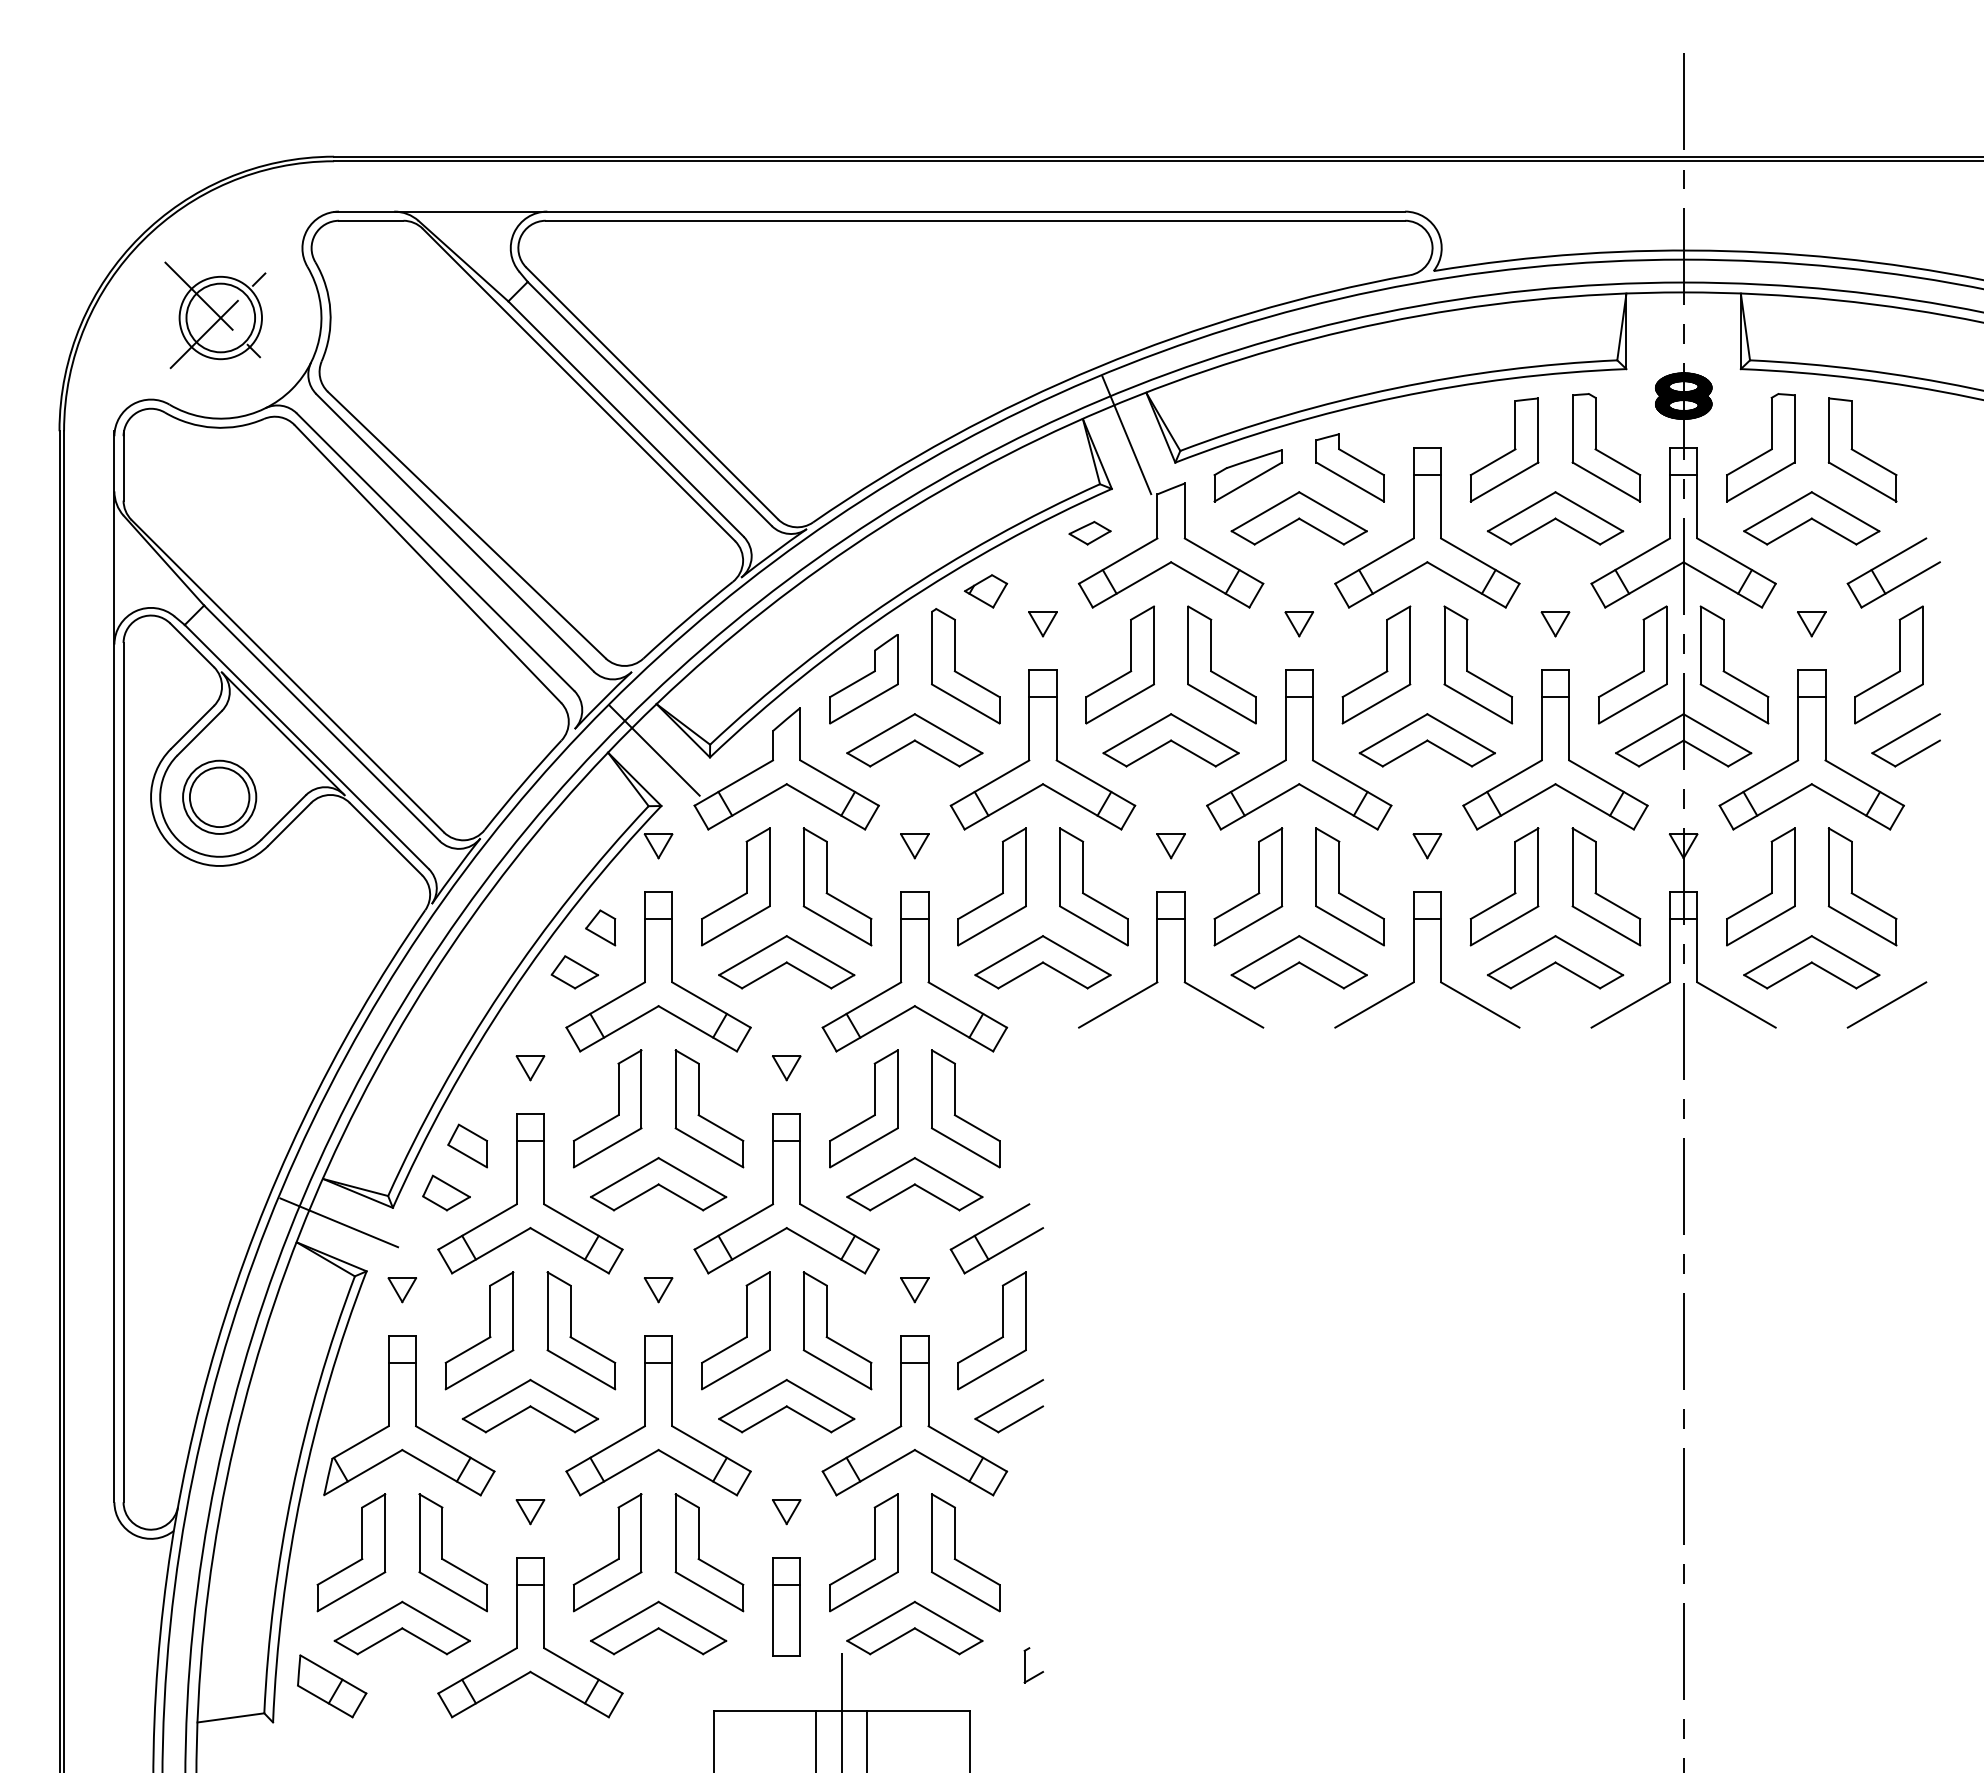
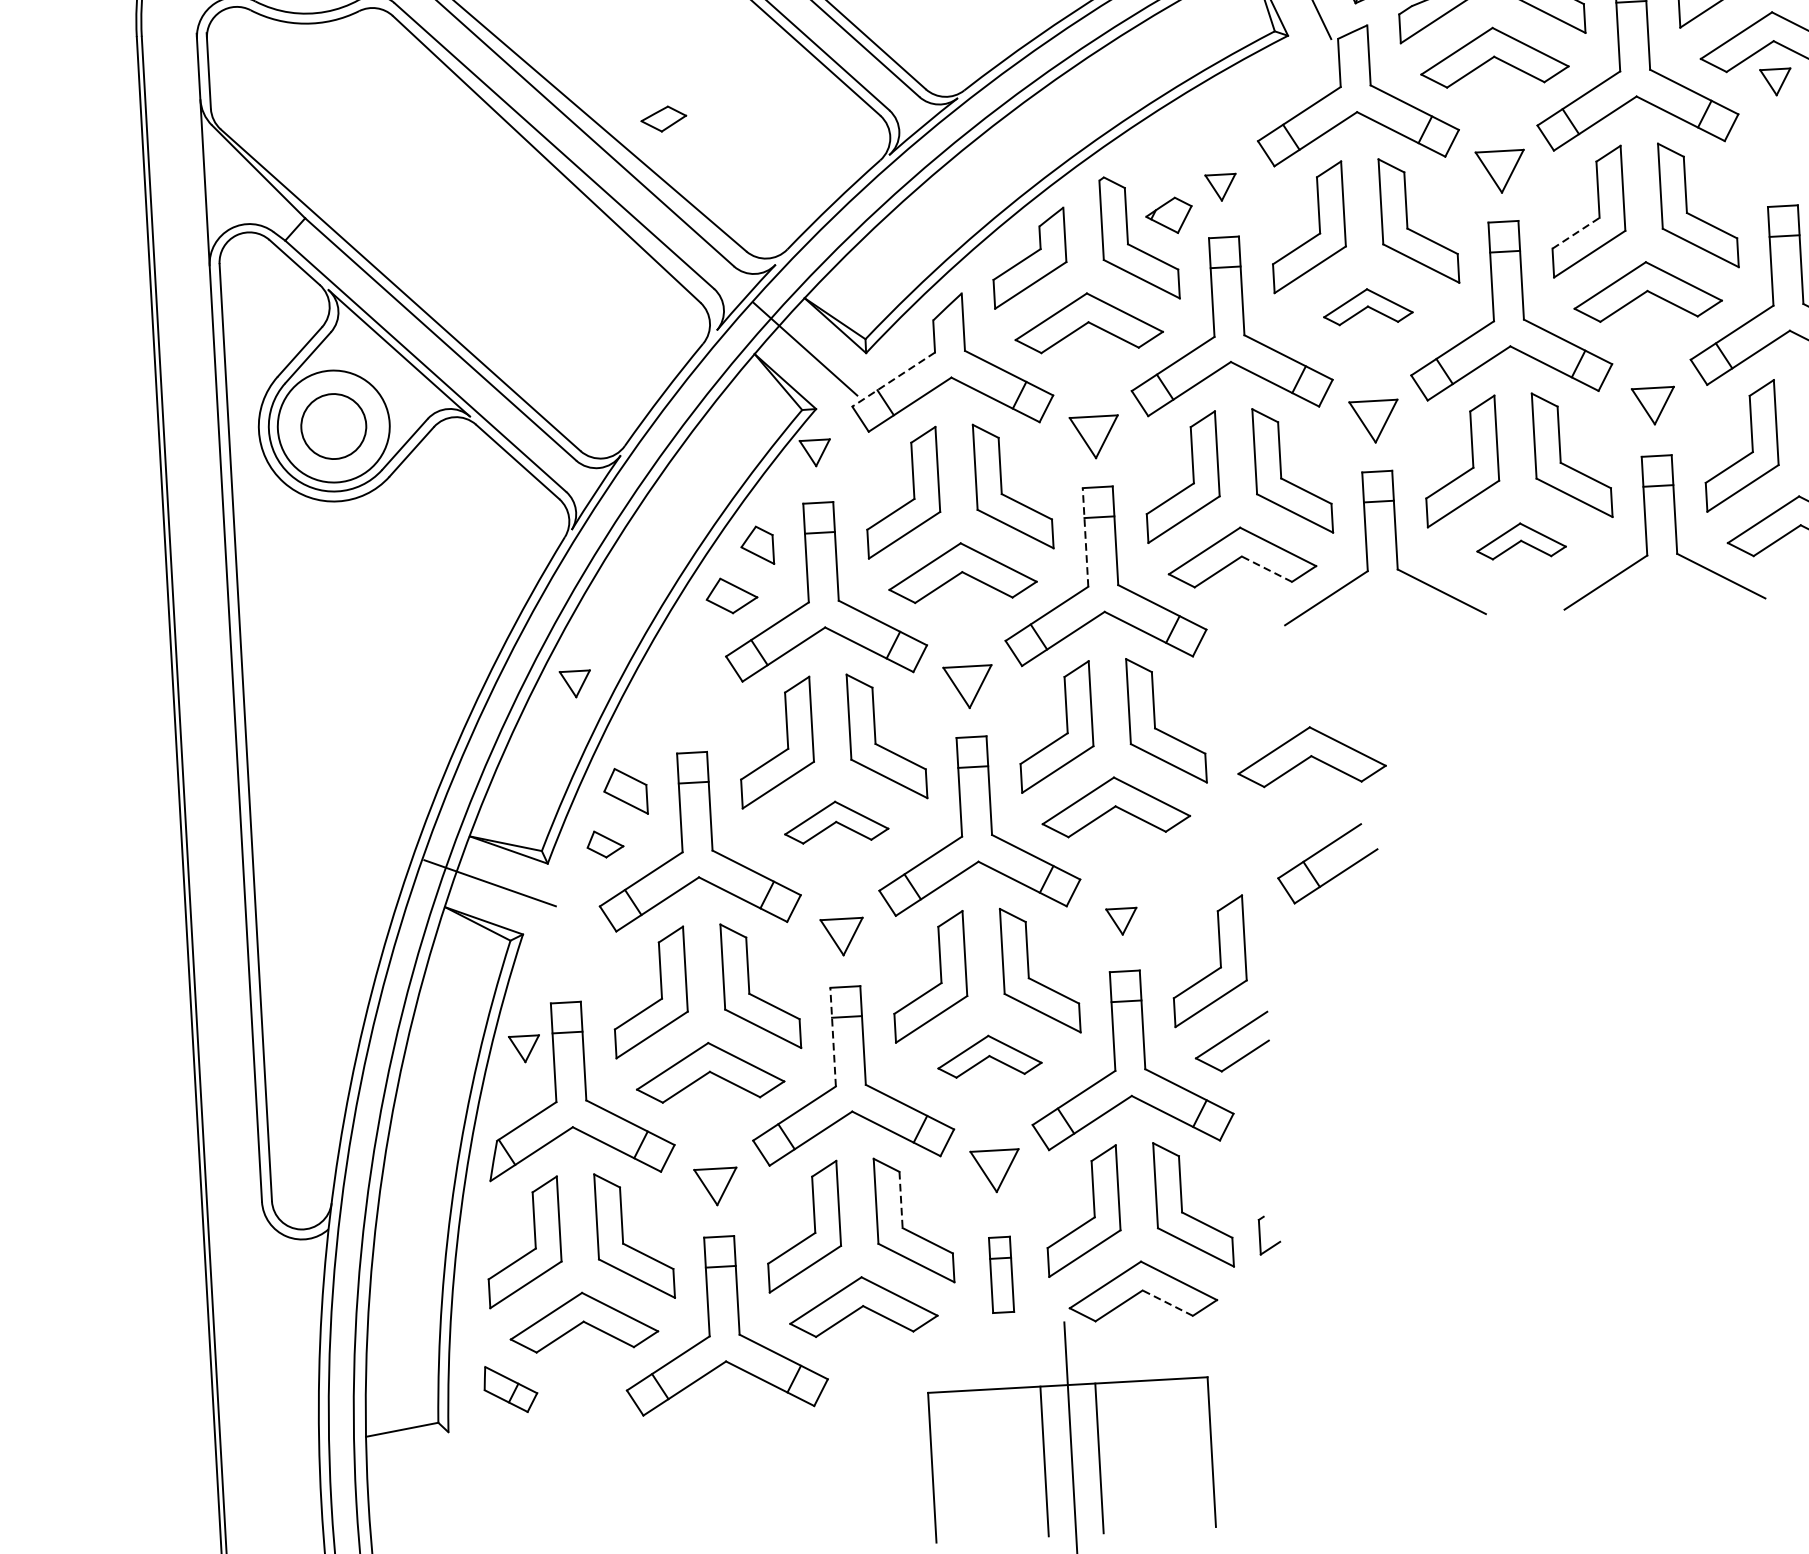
part: (1089, 532) -> (663, 118), moved
part: (985, 591) -> (1168, 215), moved
part: (1298, 624) -> (1499, 172), size x1.6
part: (1555, 624) -> (1775, 82), moved
line: (1365, 684) -> (1576, 233), solid -> dashed
part: (1170, 740) -> (1367, 306), size x0.6
line: (733, 783) -> (893, 380), solid -> dashed
circle: (219, 796) -> (333, 425), size x1.4
part: (914, 846) -> (1094, 437), size x1.6
part: (1170, 846) -> (1373, 422), size x1.6
part: (1427, 846) -> (1654, 406), size x1.4
line: (901, 936) -> (1085, 536), solid -> dashed
part: (1298, 962) -> (1520, 540), size x0.6
line: (1065, 975) -> (1267, 569), solid -> dashed
part: (530, 1068) -> (575, 684), moved
part: (786, 1068) -> (968, 687), size x1.6
part: (1095, 1148) -> (1310, 756), added
part: (658, 1184) -> (836, 822), size x0.7
part: (446, 1192) -> (605, 843), size x0.7
part: (991, 1227) -> (1321, 851), moved
part: (401, 1290) -> (523, 1049), moved
part: (658, 1290) -> (842, 937), size x1.4
line: (644, 1380) -> (832, 1036), solid -> dashed
part: (786, 1405) -> (989, 1055), size x0.7
part: (530, 1512) -> (716, 1187), size x1.4
part: (786, 1512) -> (995, 1171), size x1.6
line: (698, 1533) -> (900, 1200), solid -> dashed
part: (786, 1606) -> (1001, 1274), size x0.7
line: (937, 1641) -> (1168, 1303), solid -> dashed
part: (1025, 1665) -> (1260, 1235), moved
part: (332, 1686) -> (511, 1389), size x0.7

